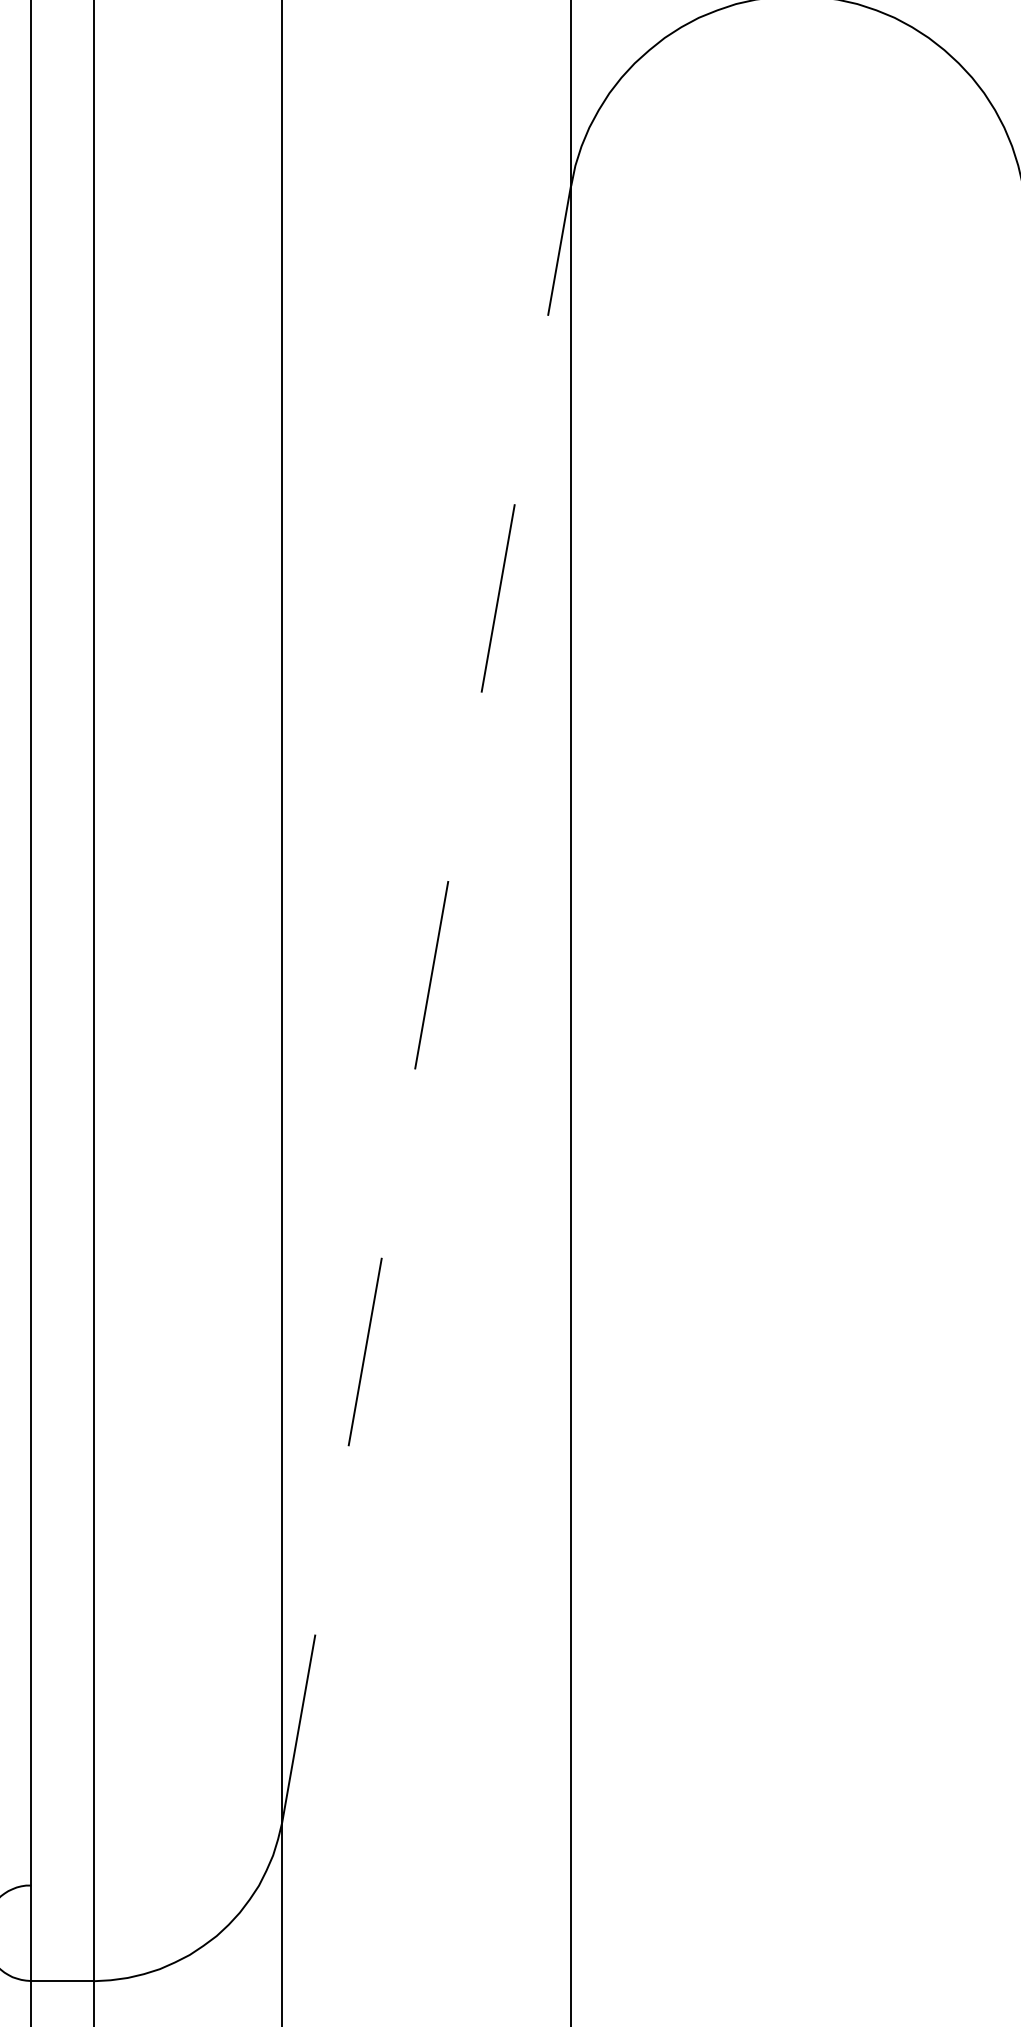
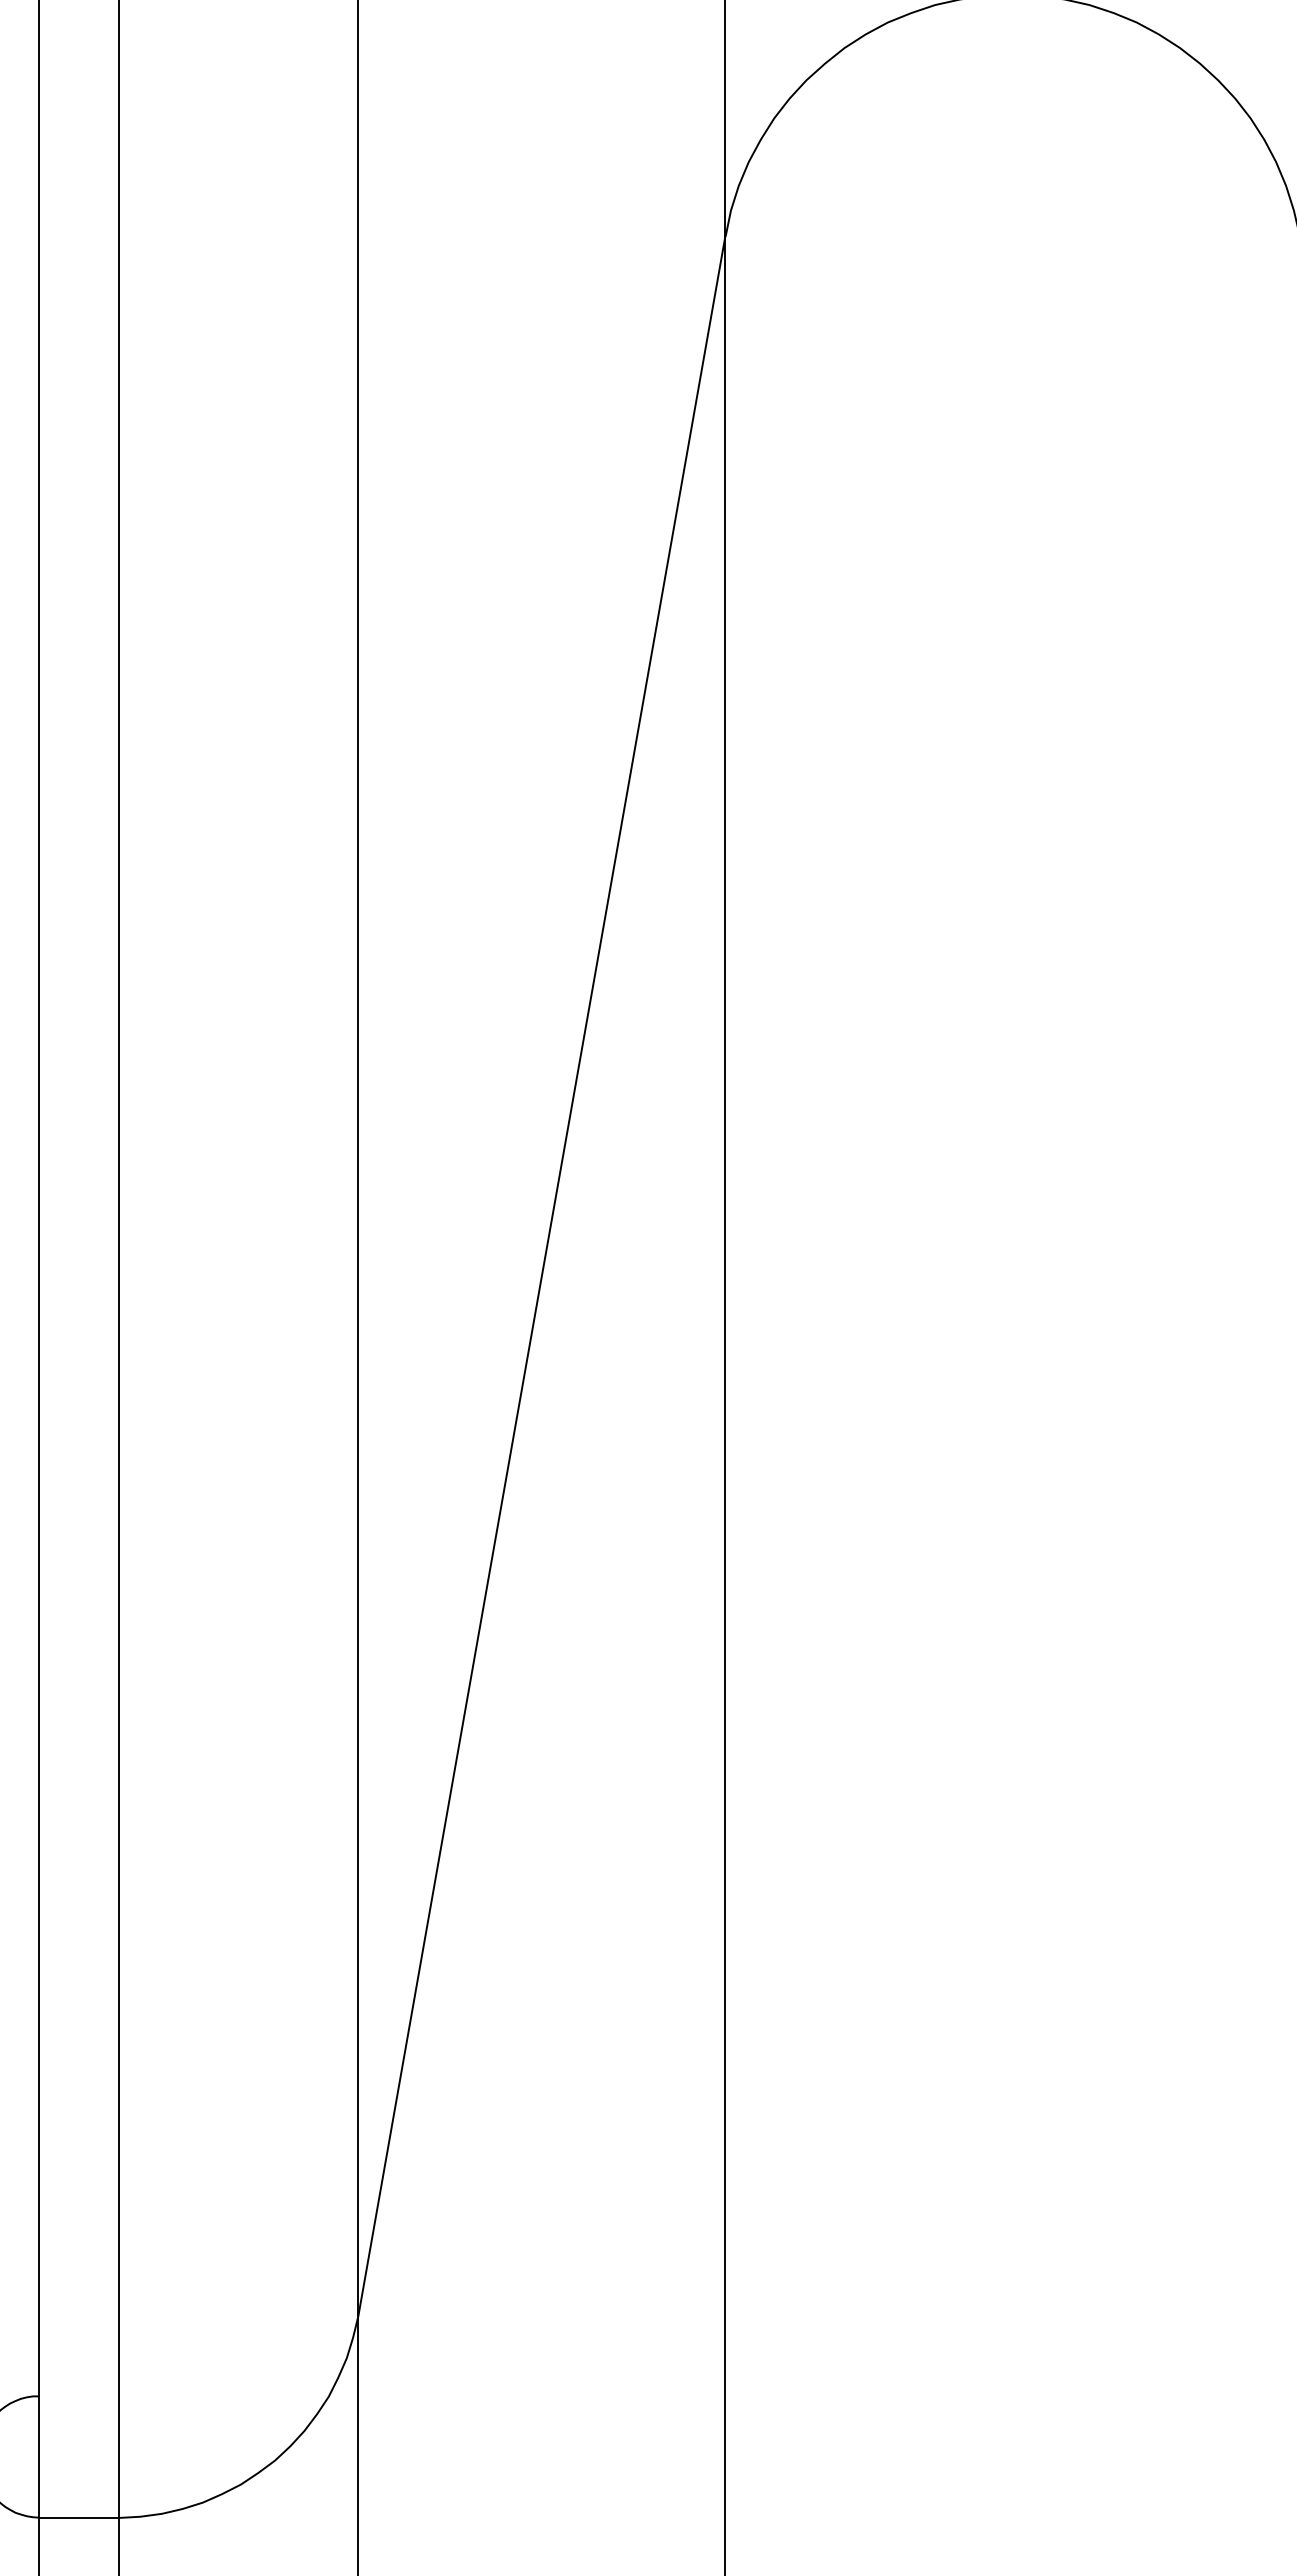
line: (426, 1003) -> (541, 1275), dashed -> solid

